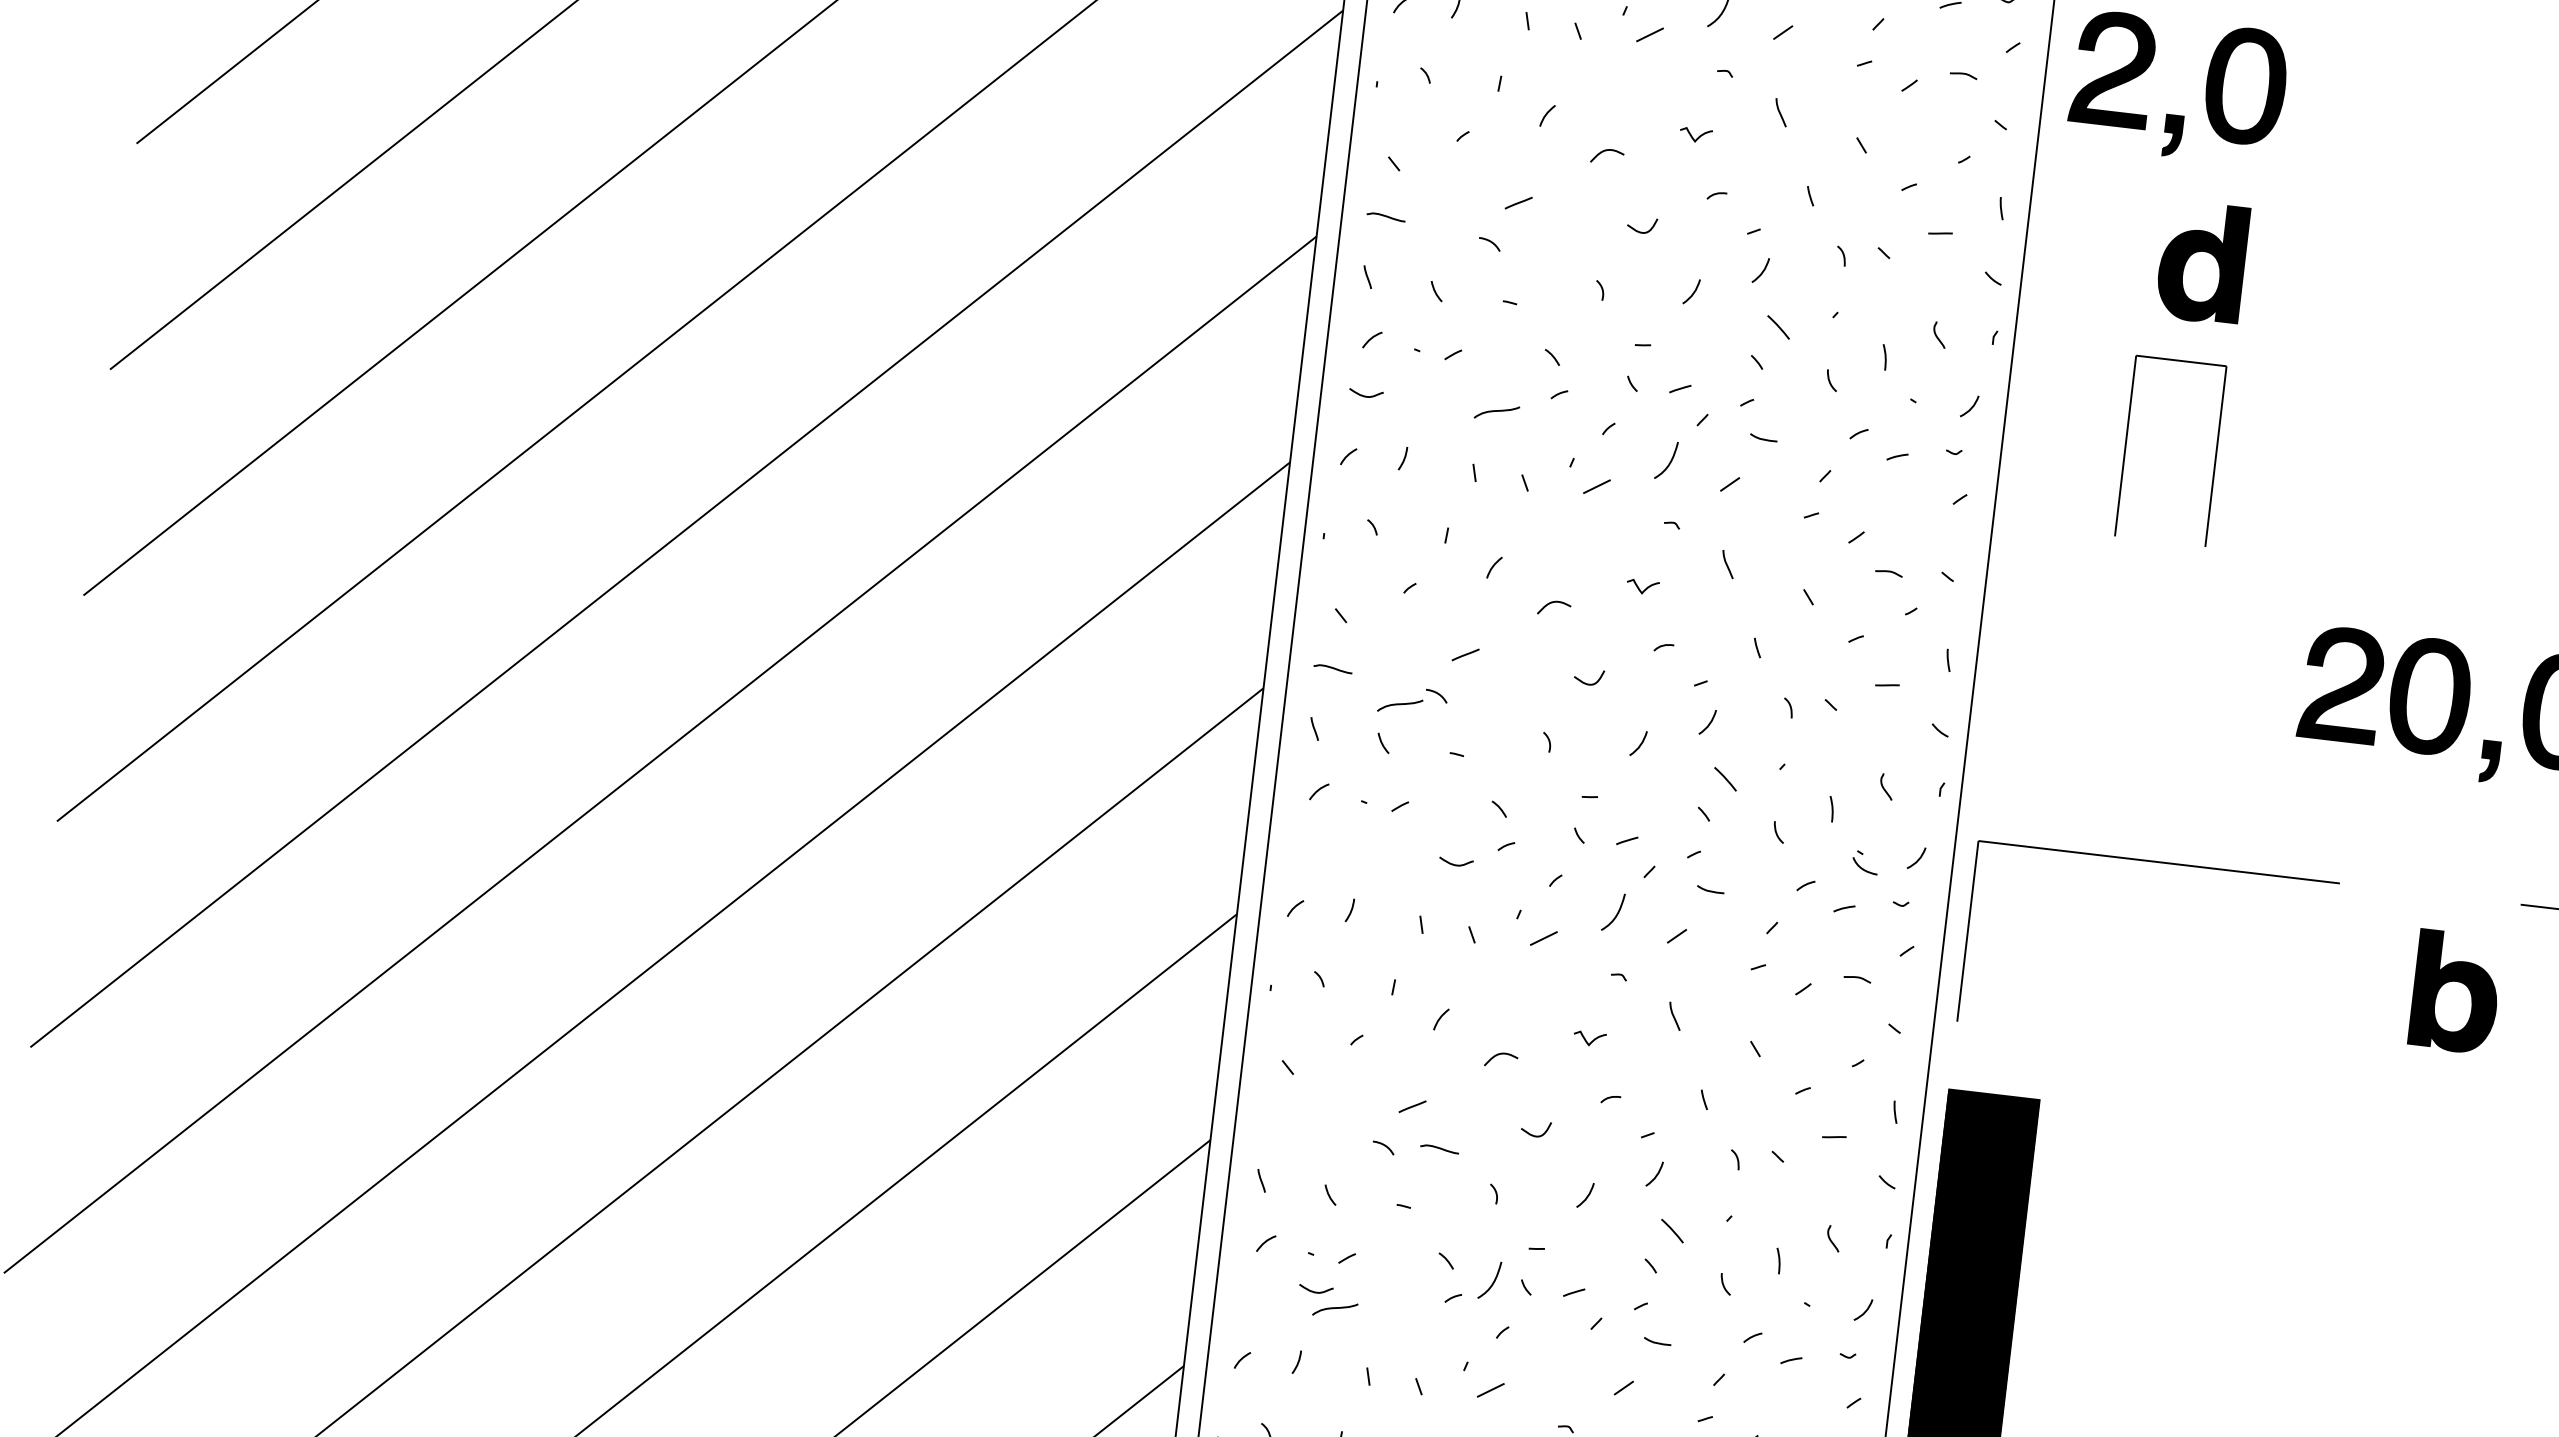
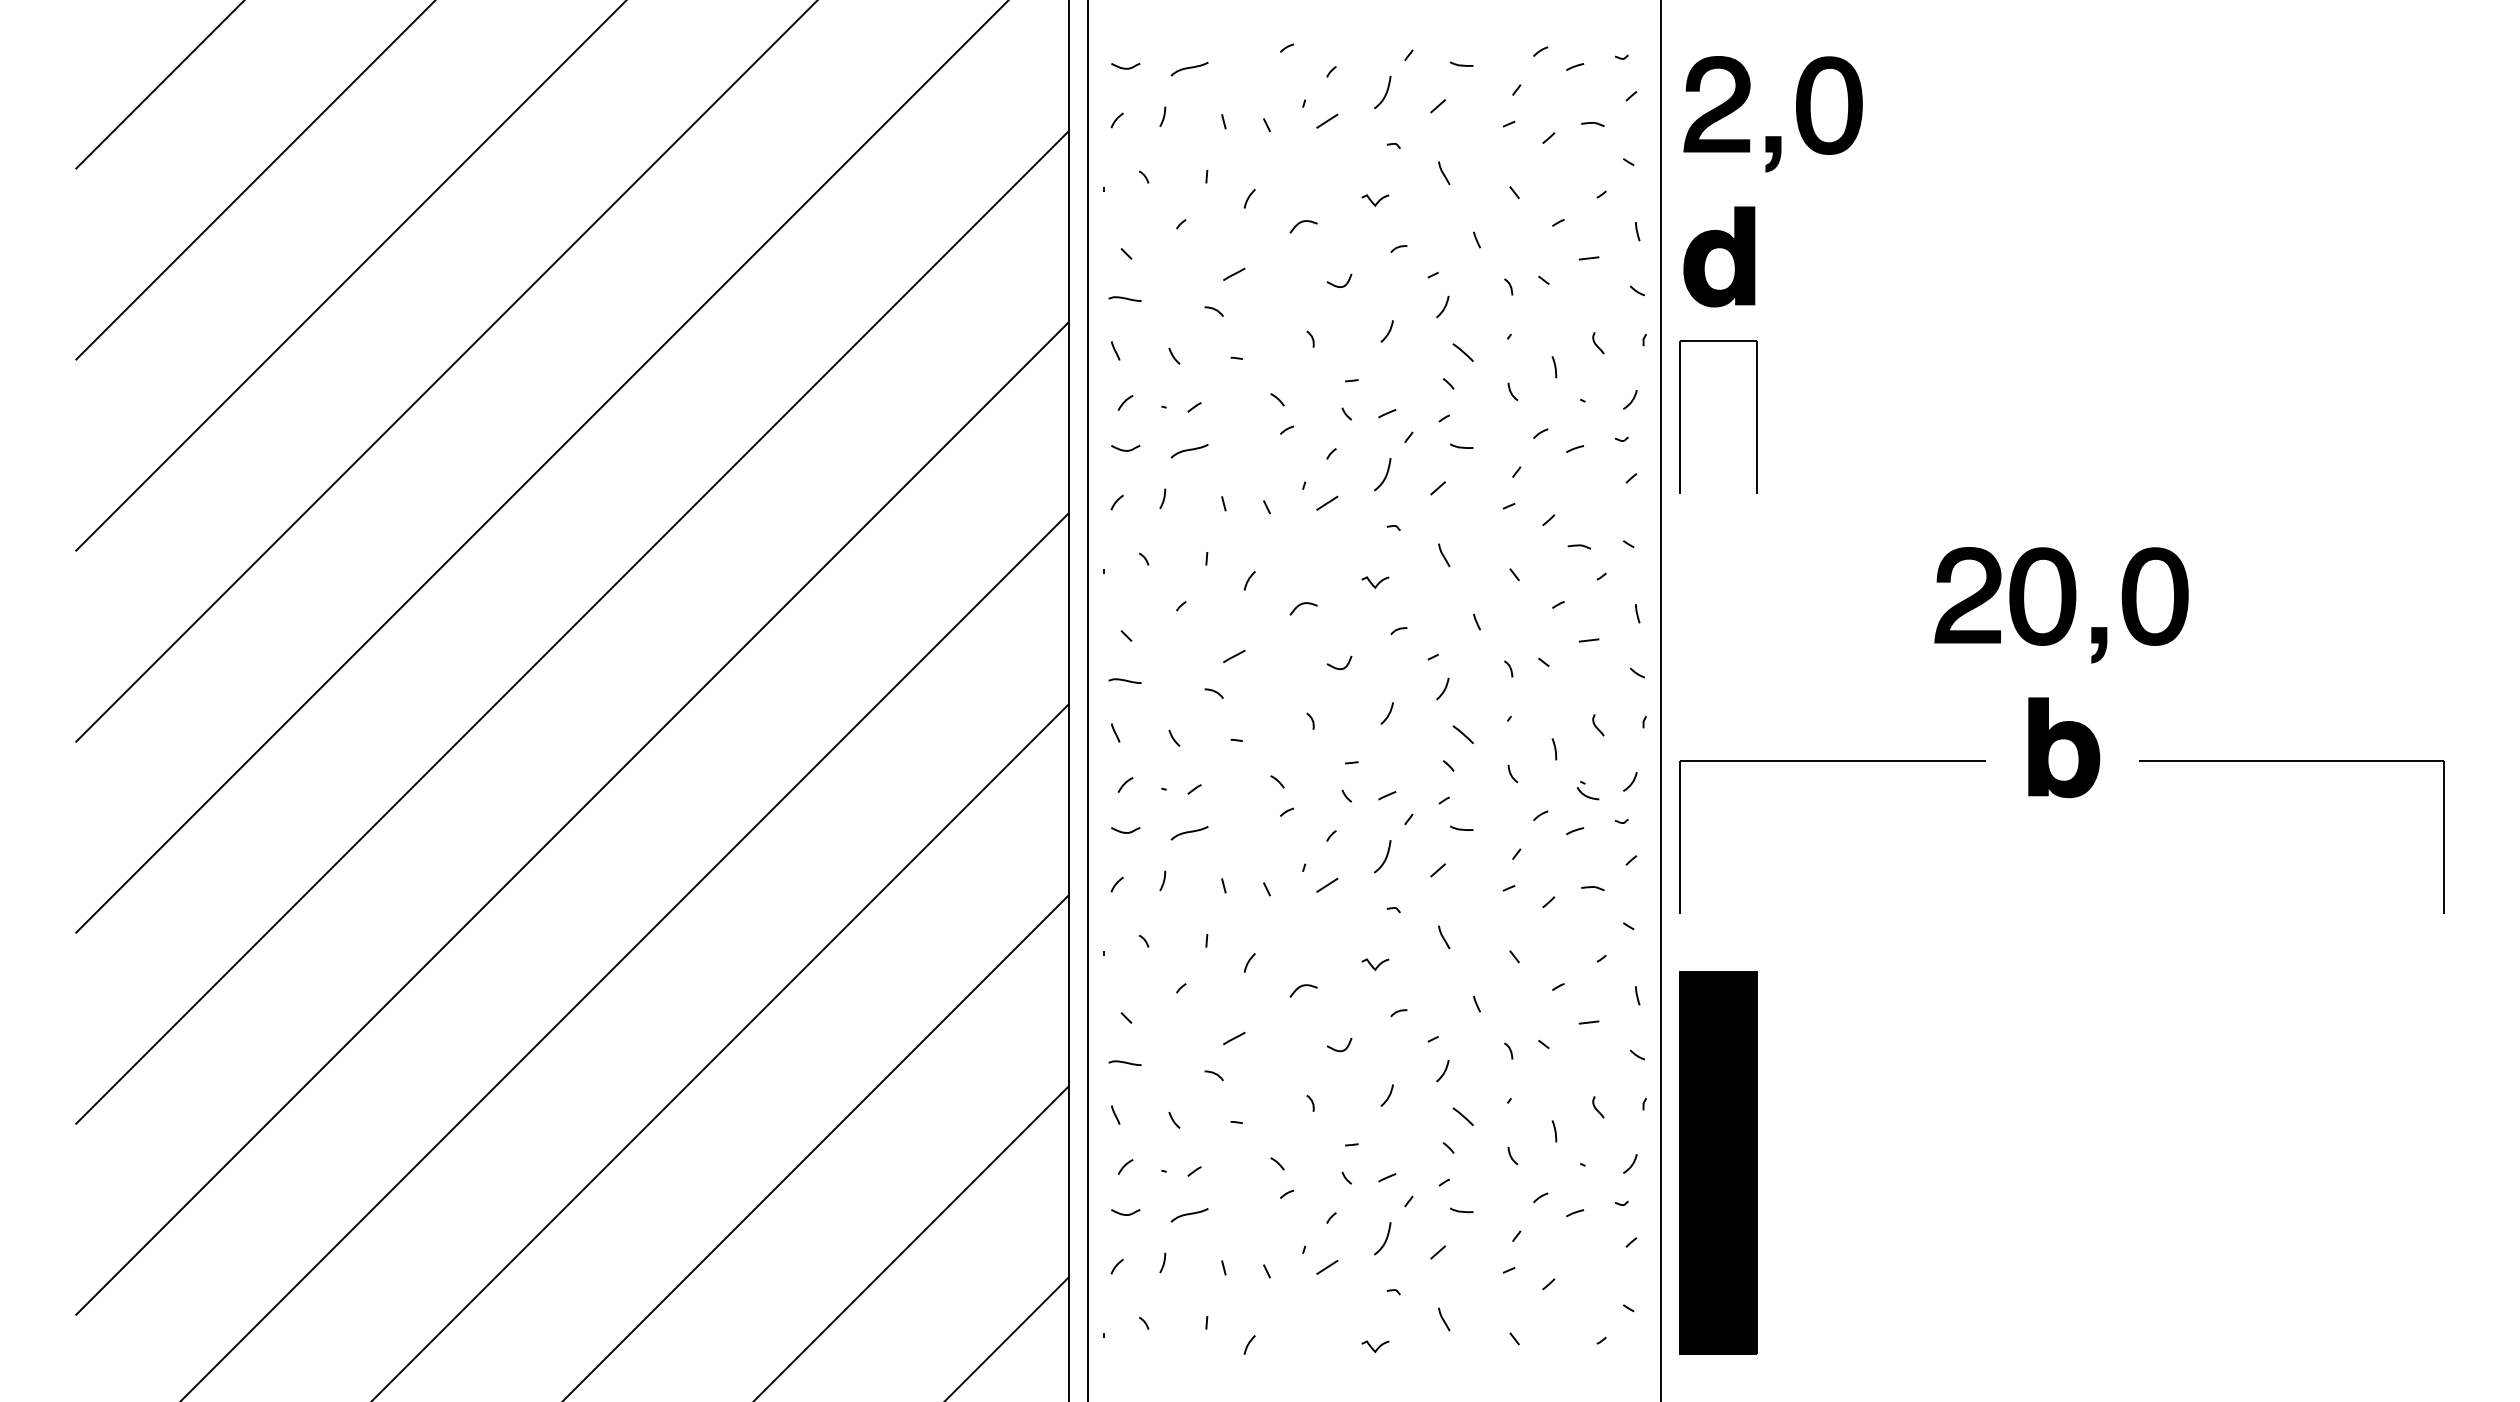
part: (2202, 261) -> (1719, 256), moved
curve: (1496, 411) -> (1189, 450), moved
part: (2126, 444) -> (1680, 416), moved
curve: (1400, 704) -> (1189, 832), moved
curve: (1454, 863) -> (1124, 831), moved
part: (2456, 991) -> (2064, 747), moved
curve: (1439, 1148) -> (1124, 1062), moved
curve: (1493, 1281) -> (1385, 1239), moved
curve: (1315, 1291) -> (1125, 1214), moved

